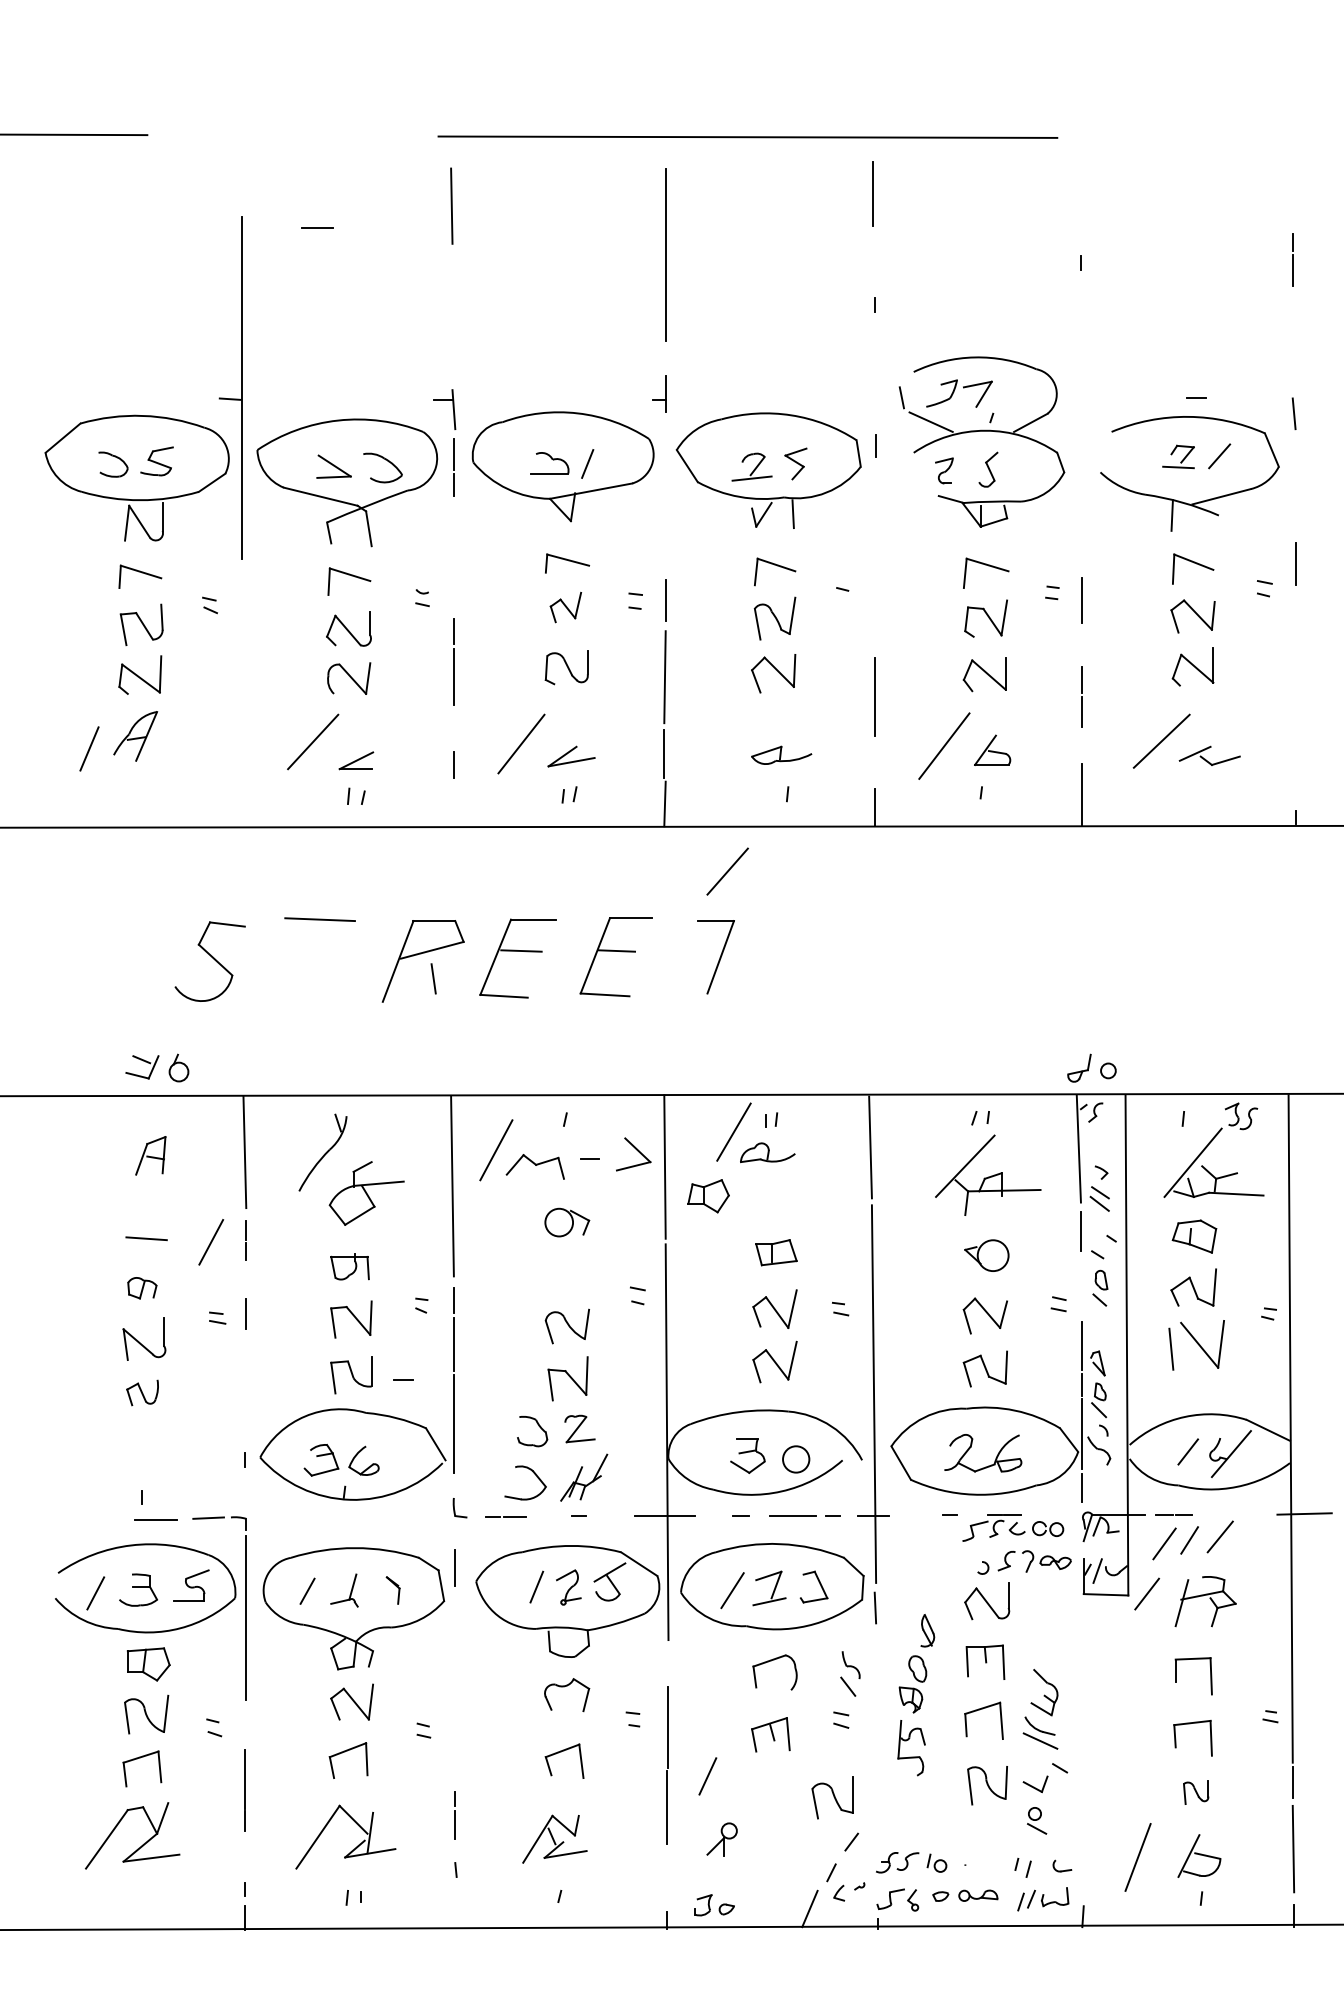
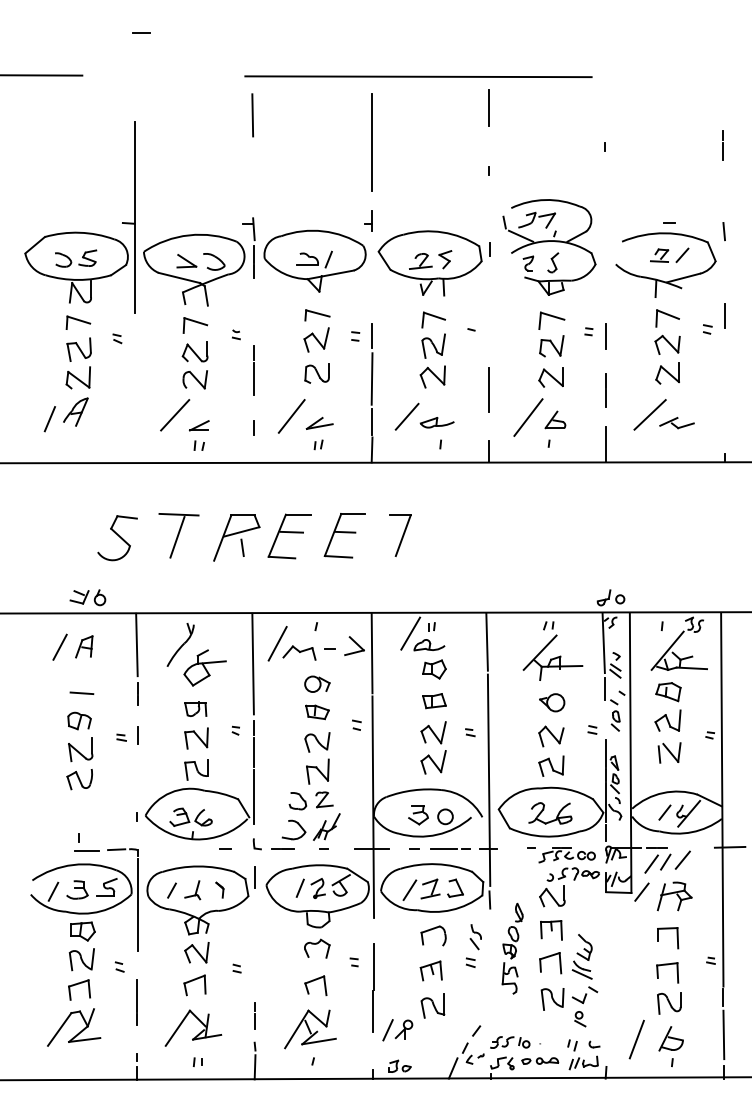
line: (317, 226) -> (141, 32), moved
part: (565, 606) -> (316, 339), size x1.43
line: (726, 871) -> (406, 416), moved
line: (317, 960) -> (177, 537), added
part: (708, 1196) -> (434, 669), moved
line: (210, 1240) -> (59, 646), moved
part: (567, 1273) -> (317, 712), added
part: (142, 1287) -> (79, 720), size x1.43
part: (1196, 1344) -> (669, 752), size x0.71
line: (403, 1378) -> (225, 848), moved
part: (142, 1392) -> (79, 779), size x1.43
line: (706, 1776) -> (387, 1030), moved
part: (1196, 1792) -> (669, 1003), size x1.67
part: (831, 1796) -> (432, 1005), moved
part: (554, 1839) -> (310, 1029), size x1.43
line: (454, 1907) -> (254, 1067), added

